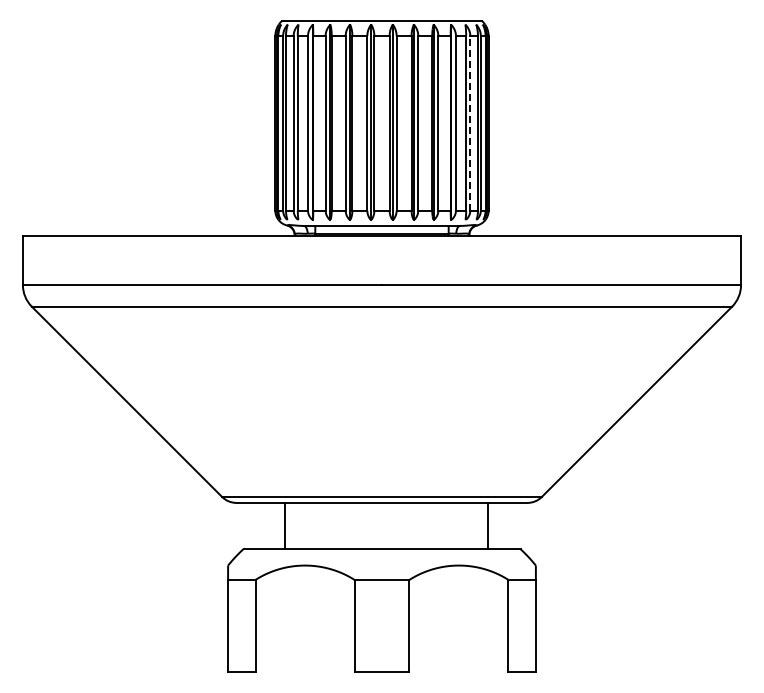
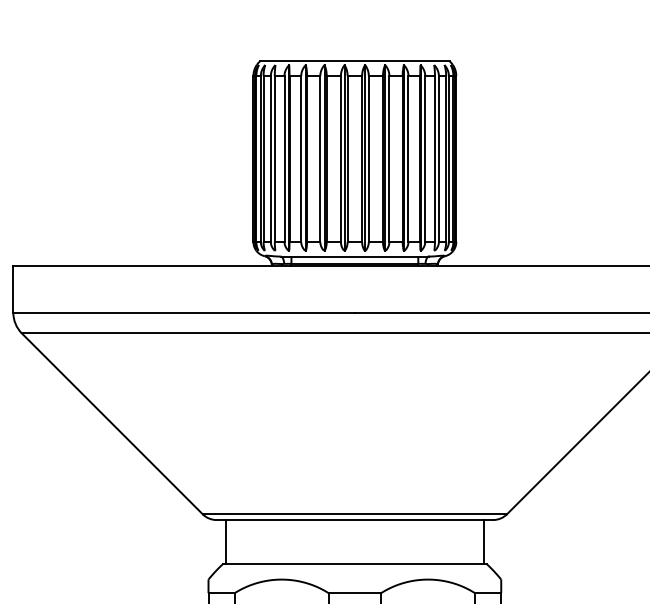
line: (470, 122) -> (439, 158), dashed -> solid
line: (285, 525) -> (226, 541), moved
line: (487, 525) -> (483, 541), moved

